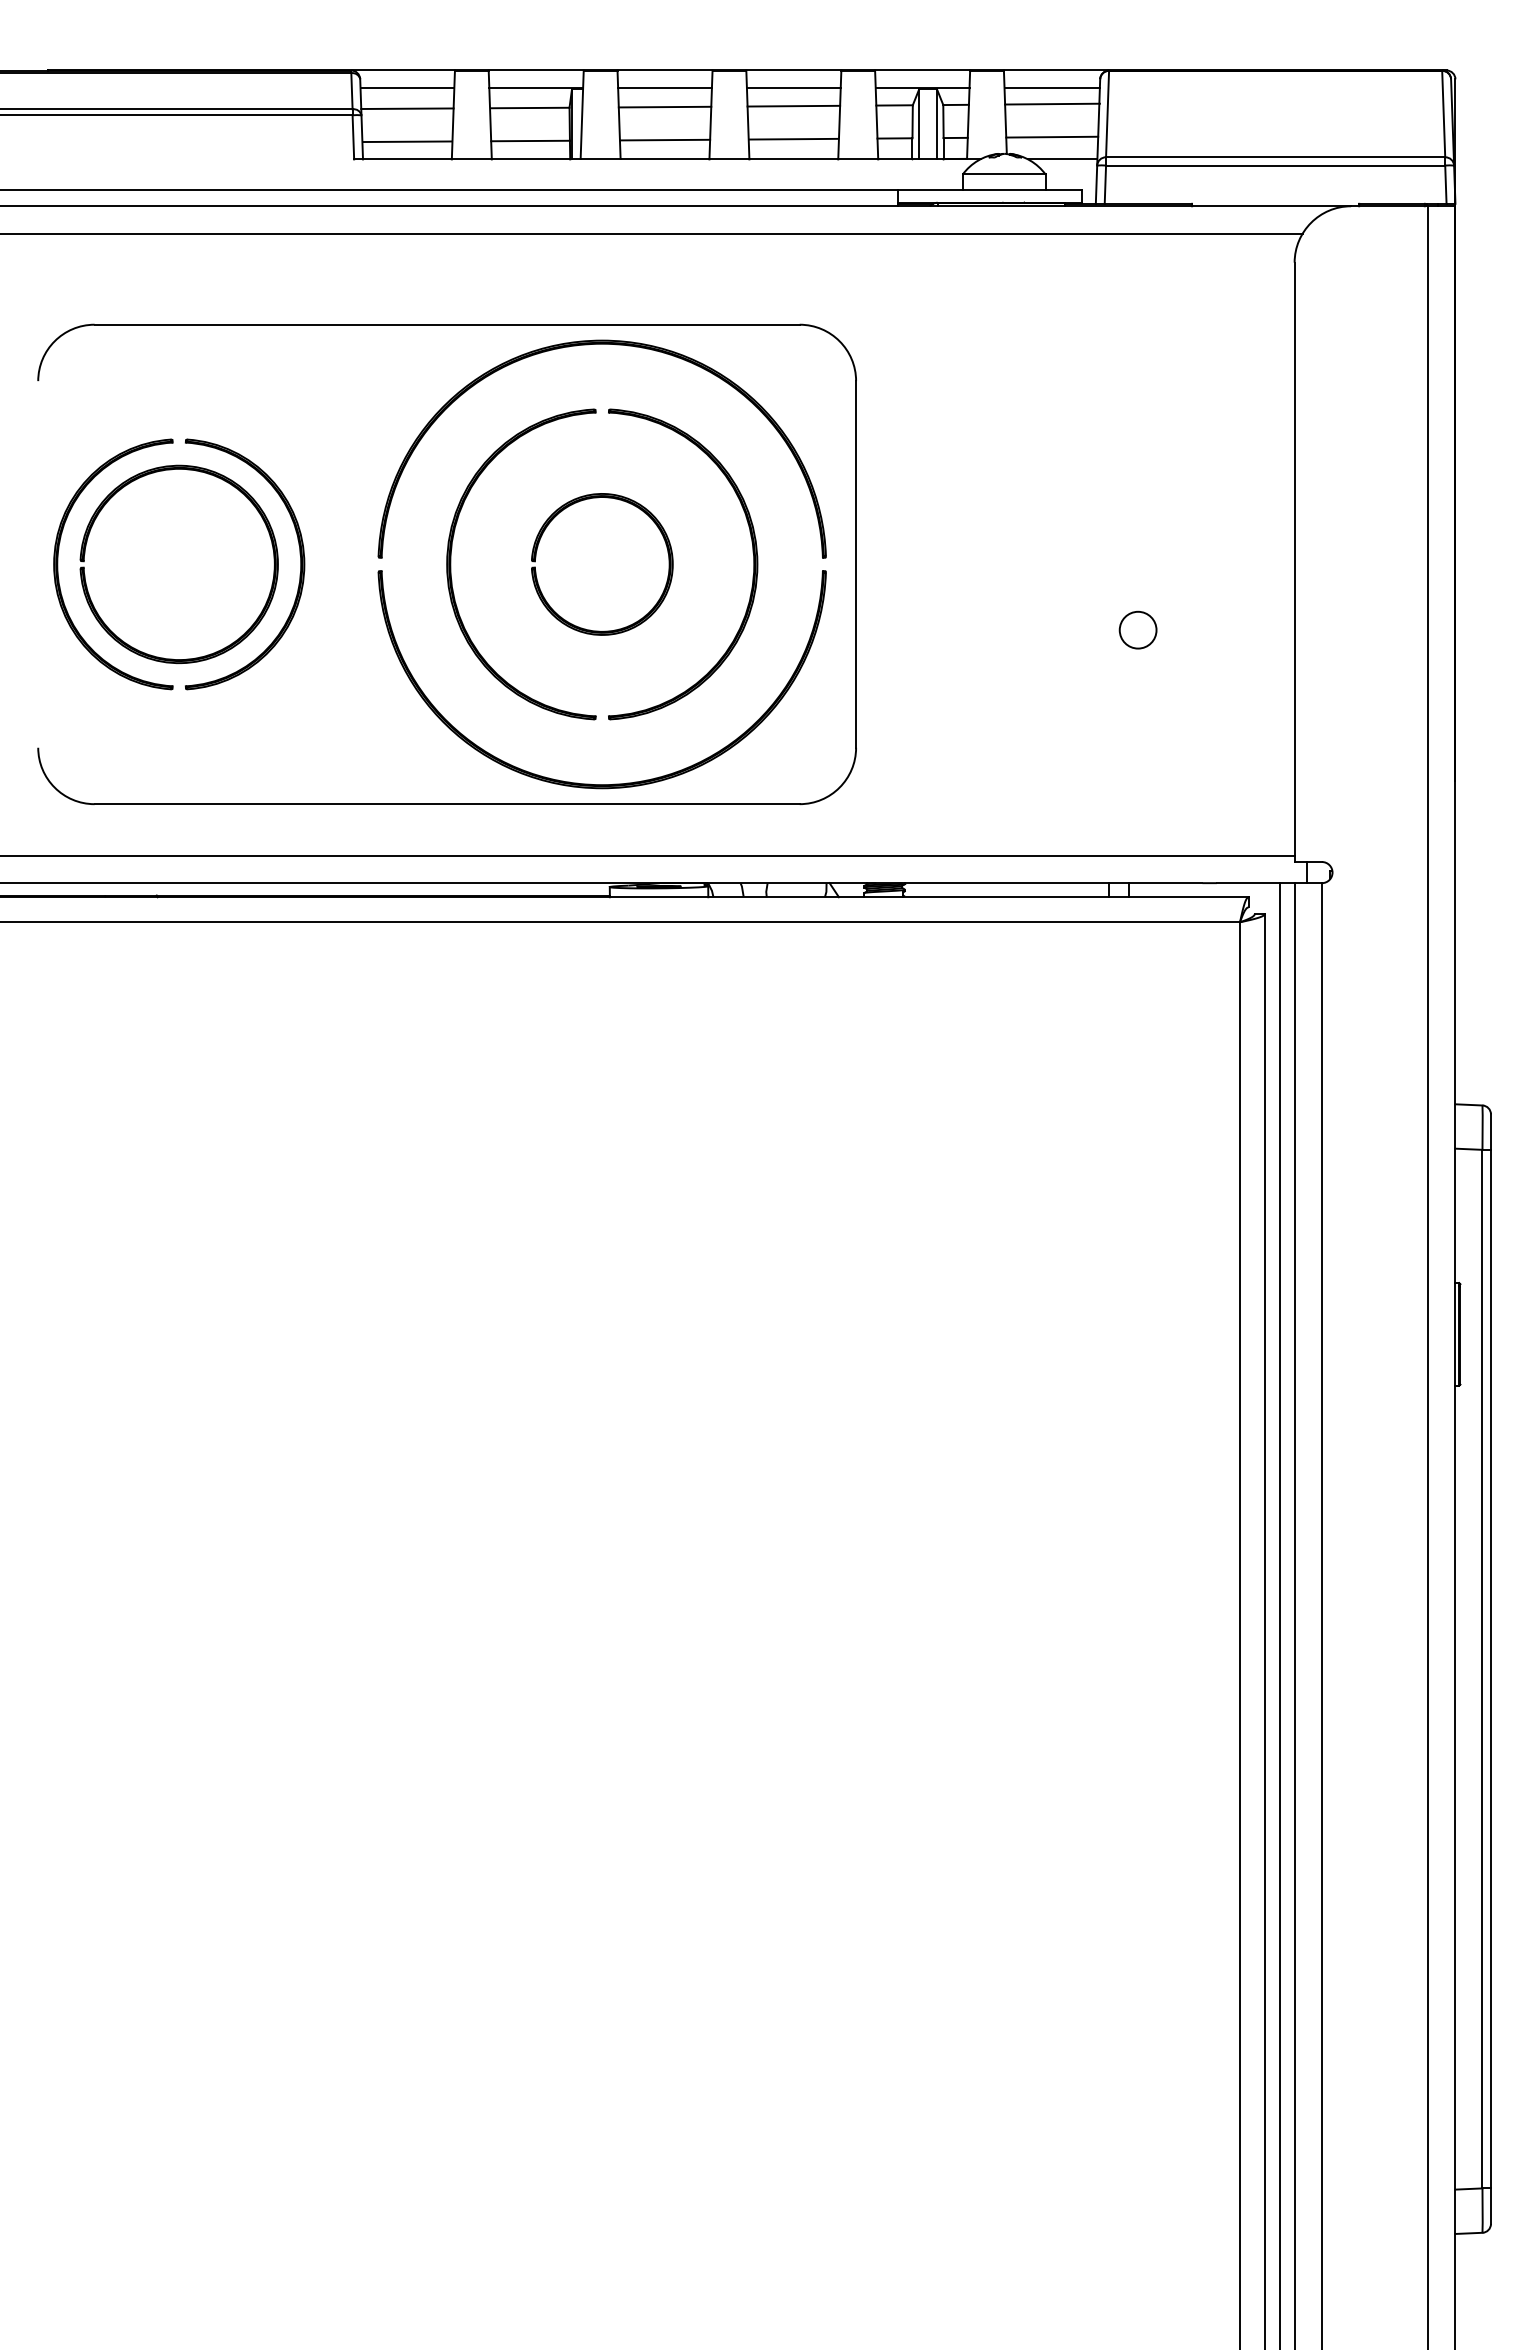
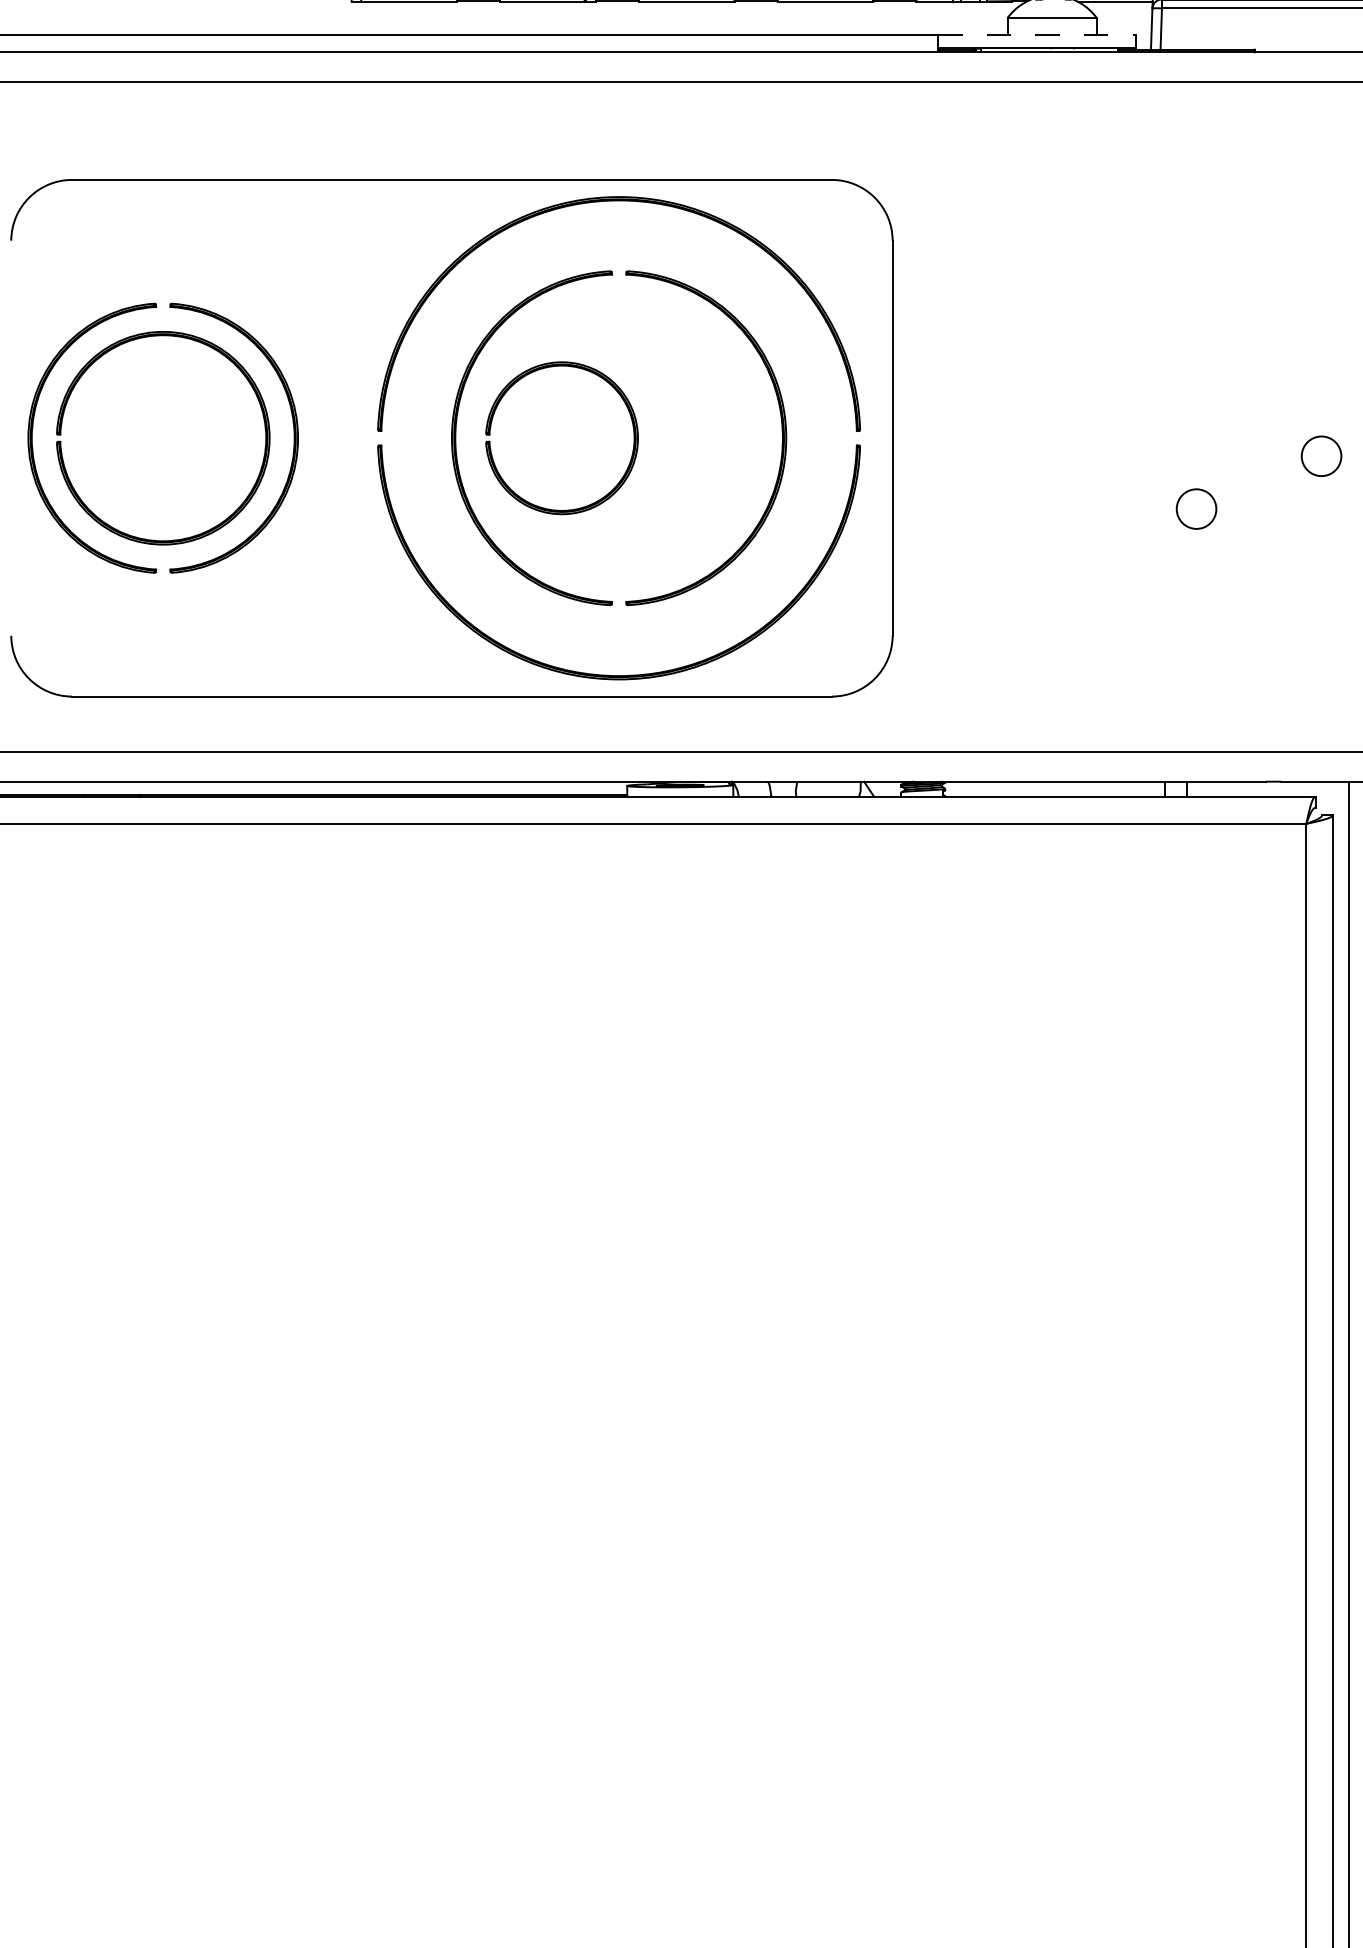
line: (990, 190) -> (1037, 35), solid -> dashed
part: (663, 539) -> (627, 411), moved
circle: (1253, 580) -> (1320, 455), added

